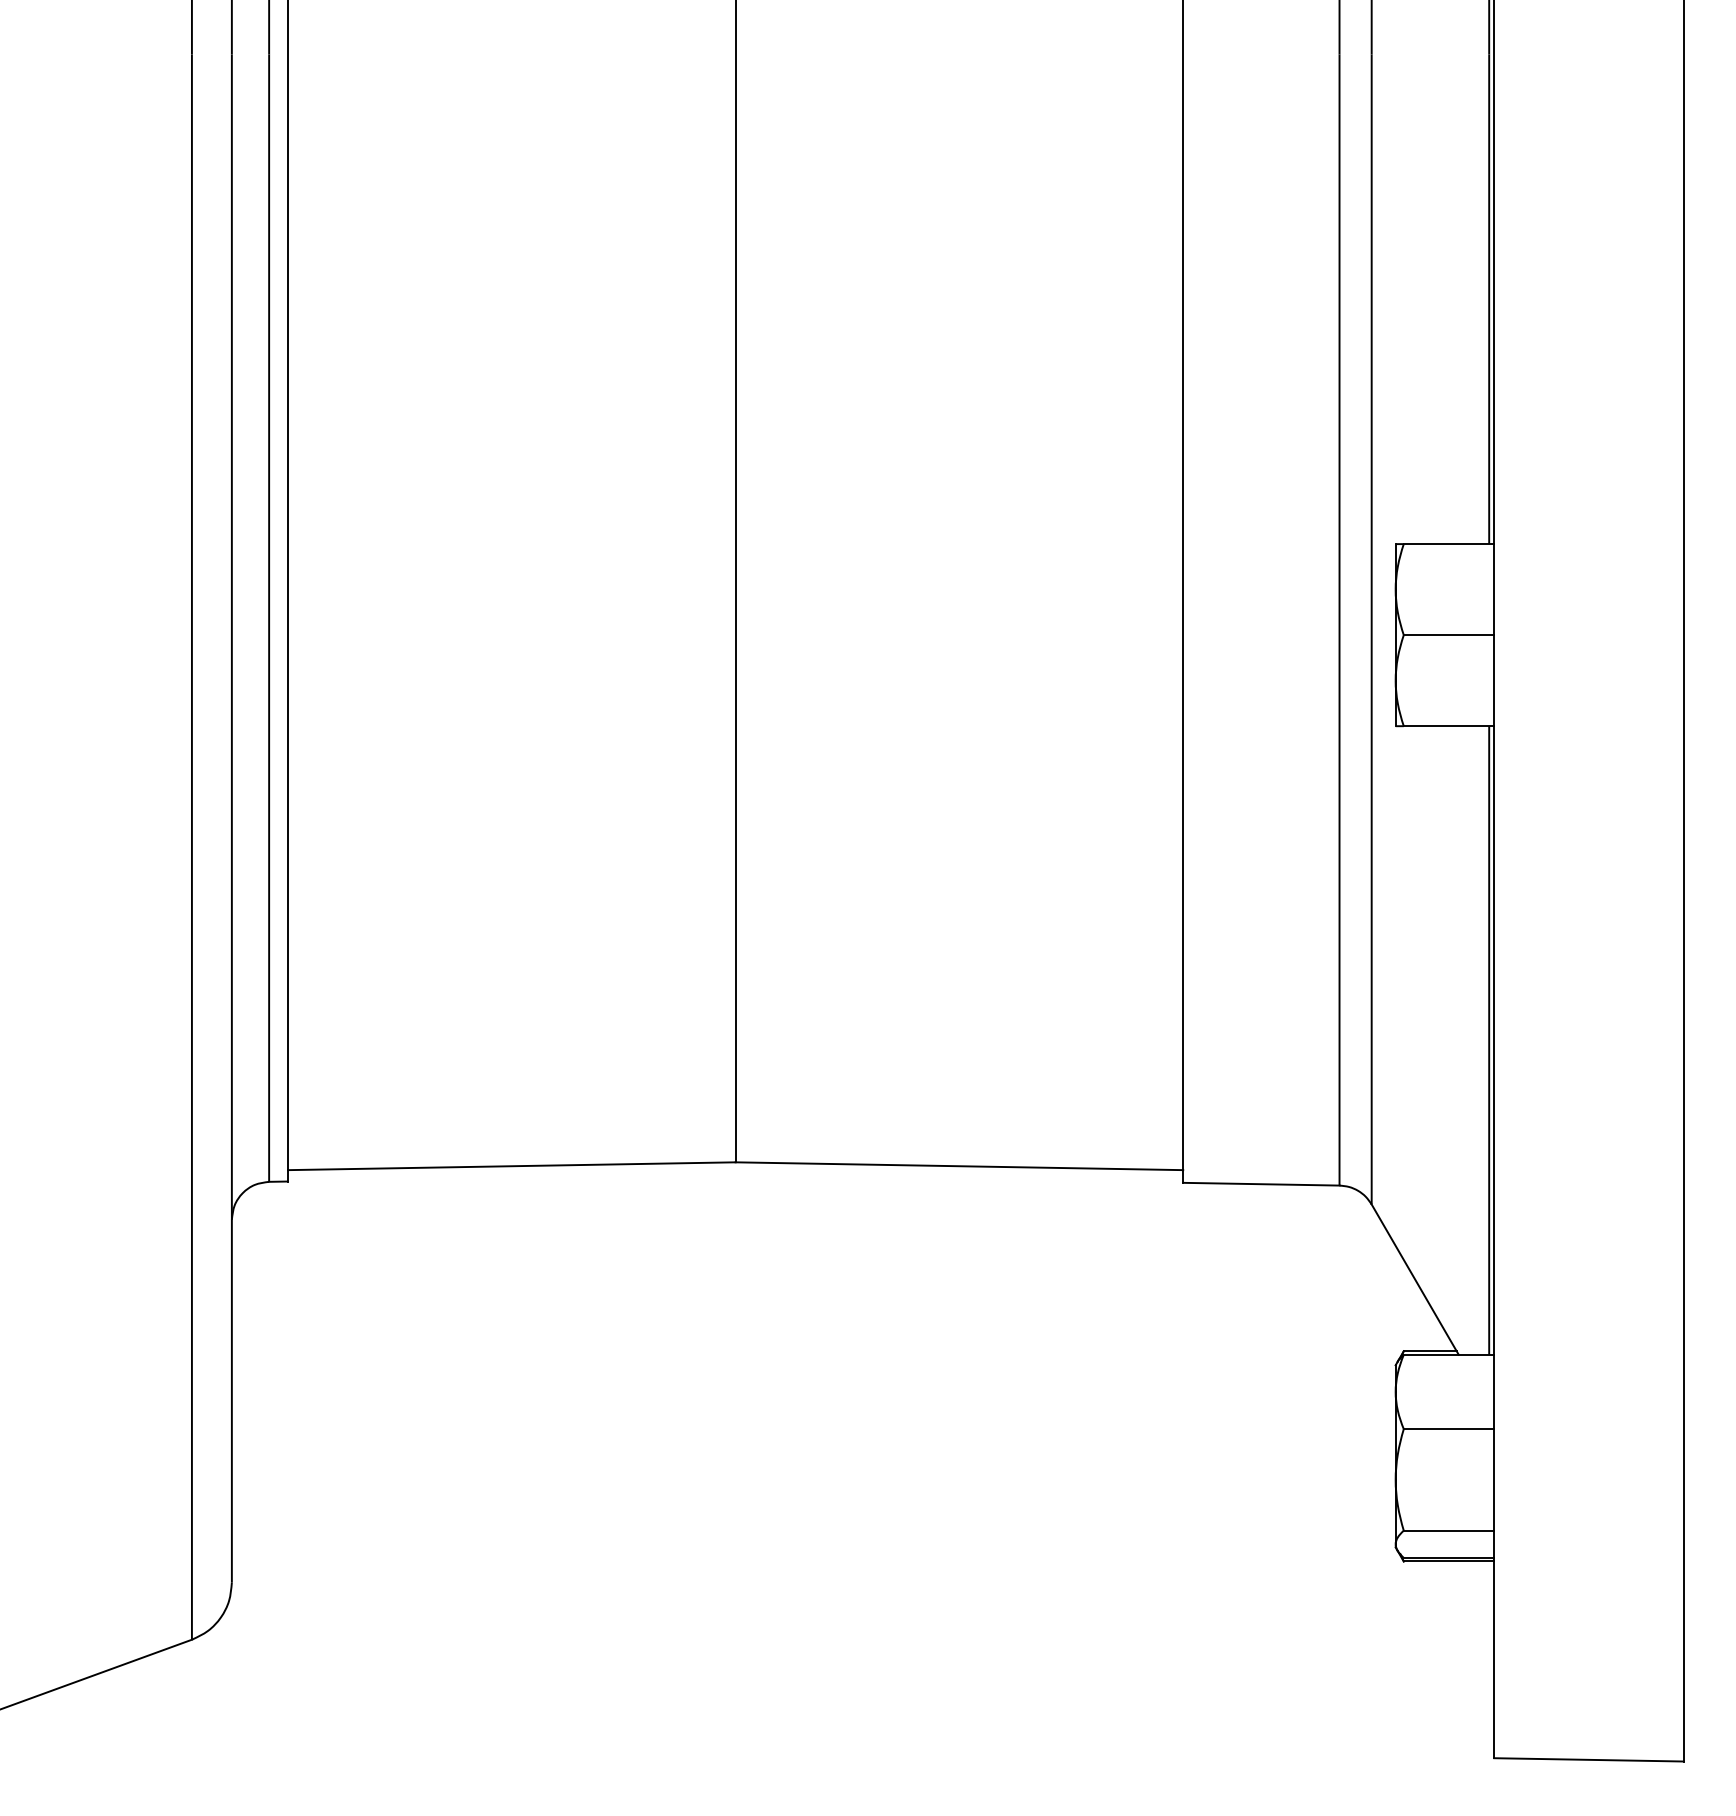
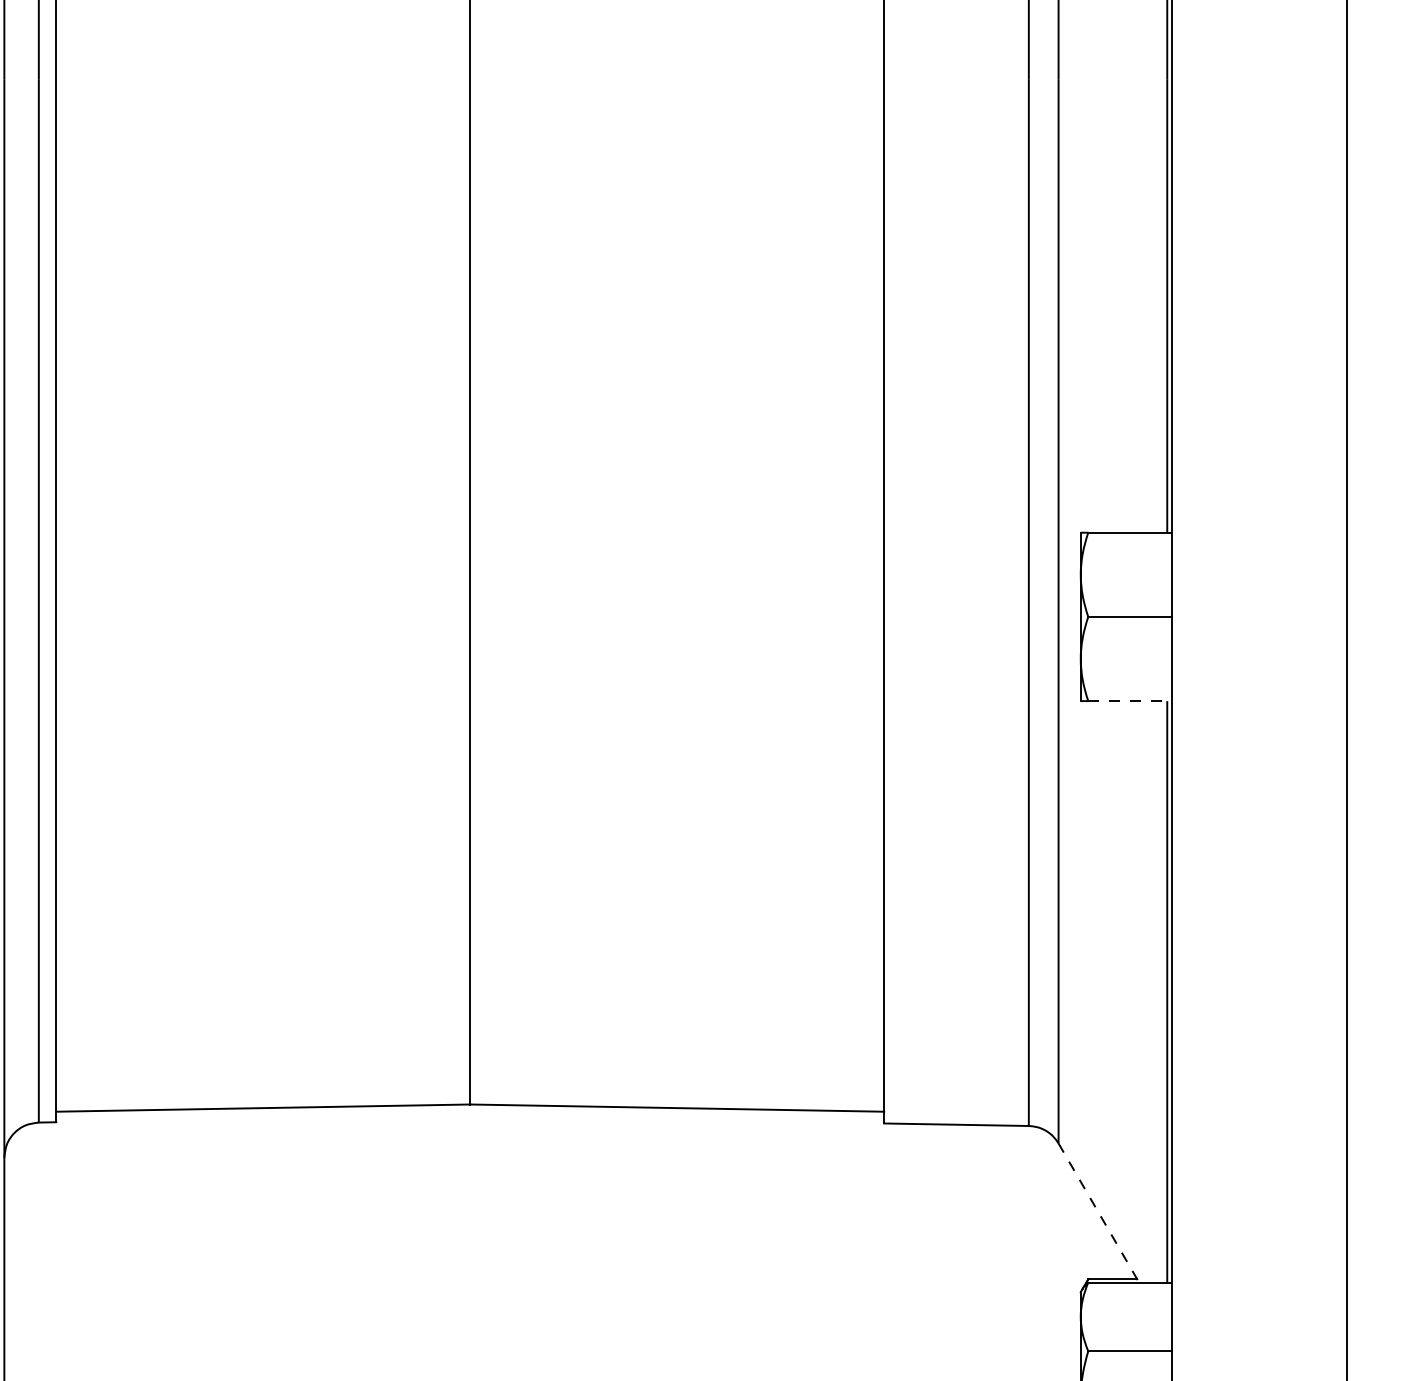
line: (1449, 726) -> (1130, 701), solid -> dashed
line: (1415, 1279) -> (1099, 1212), solid -> dashed

